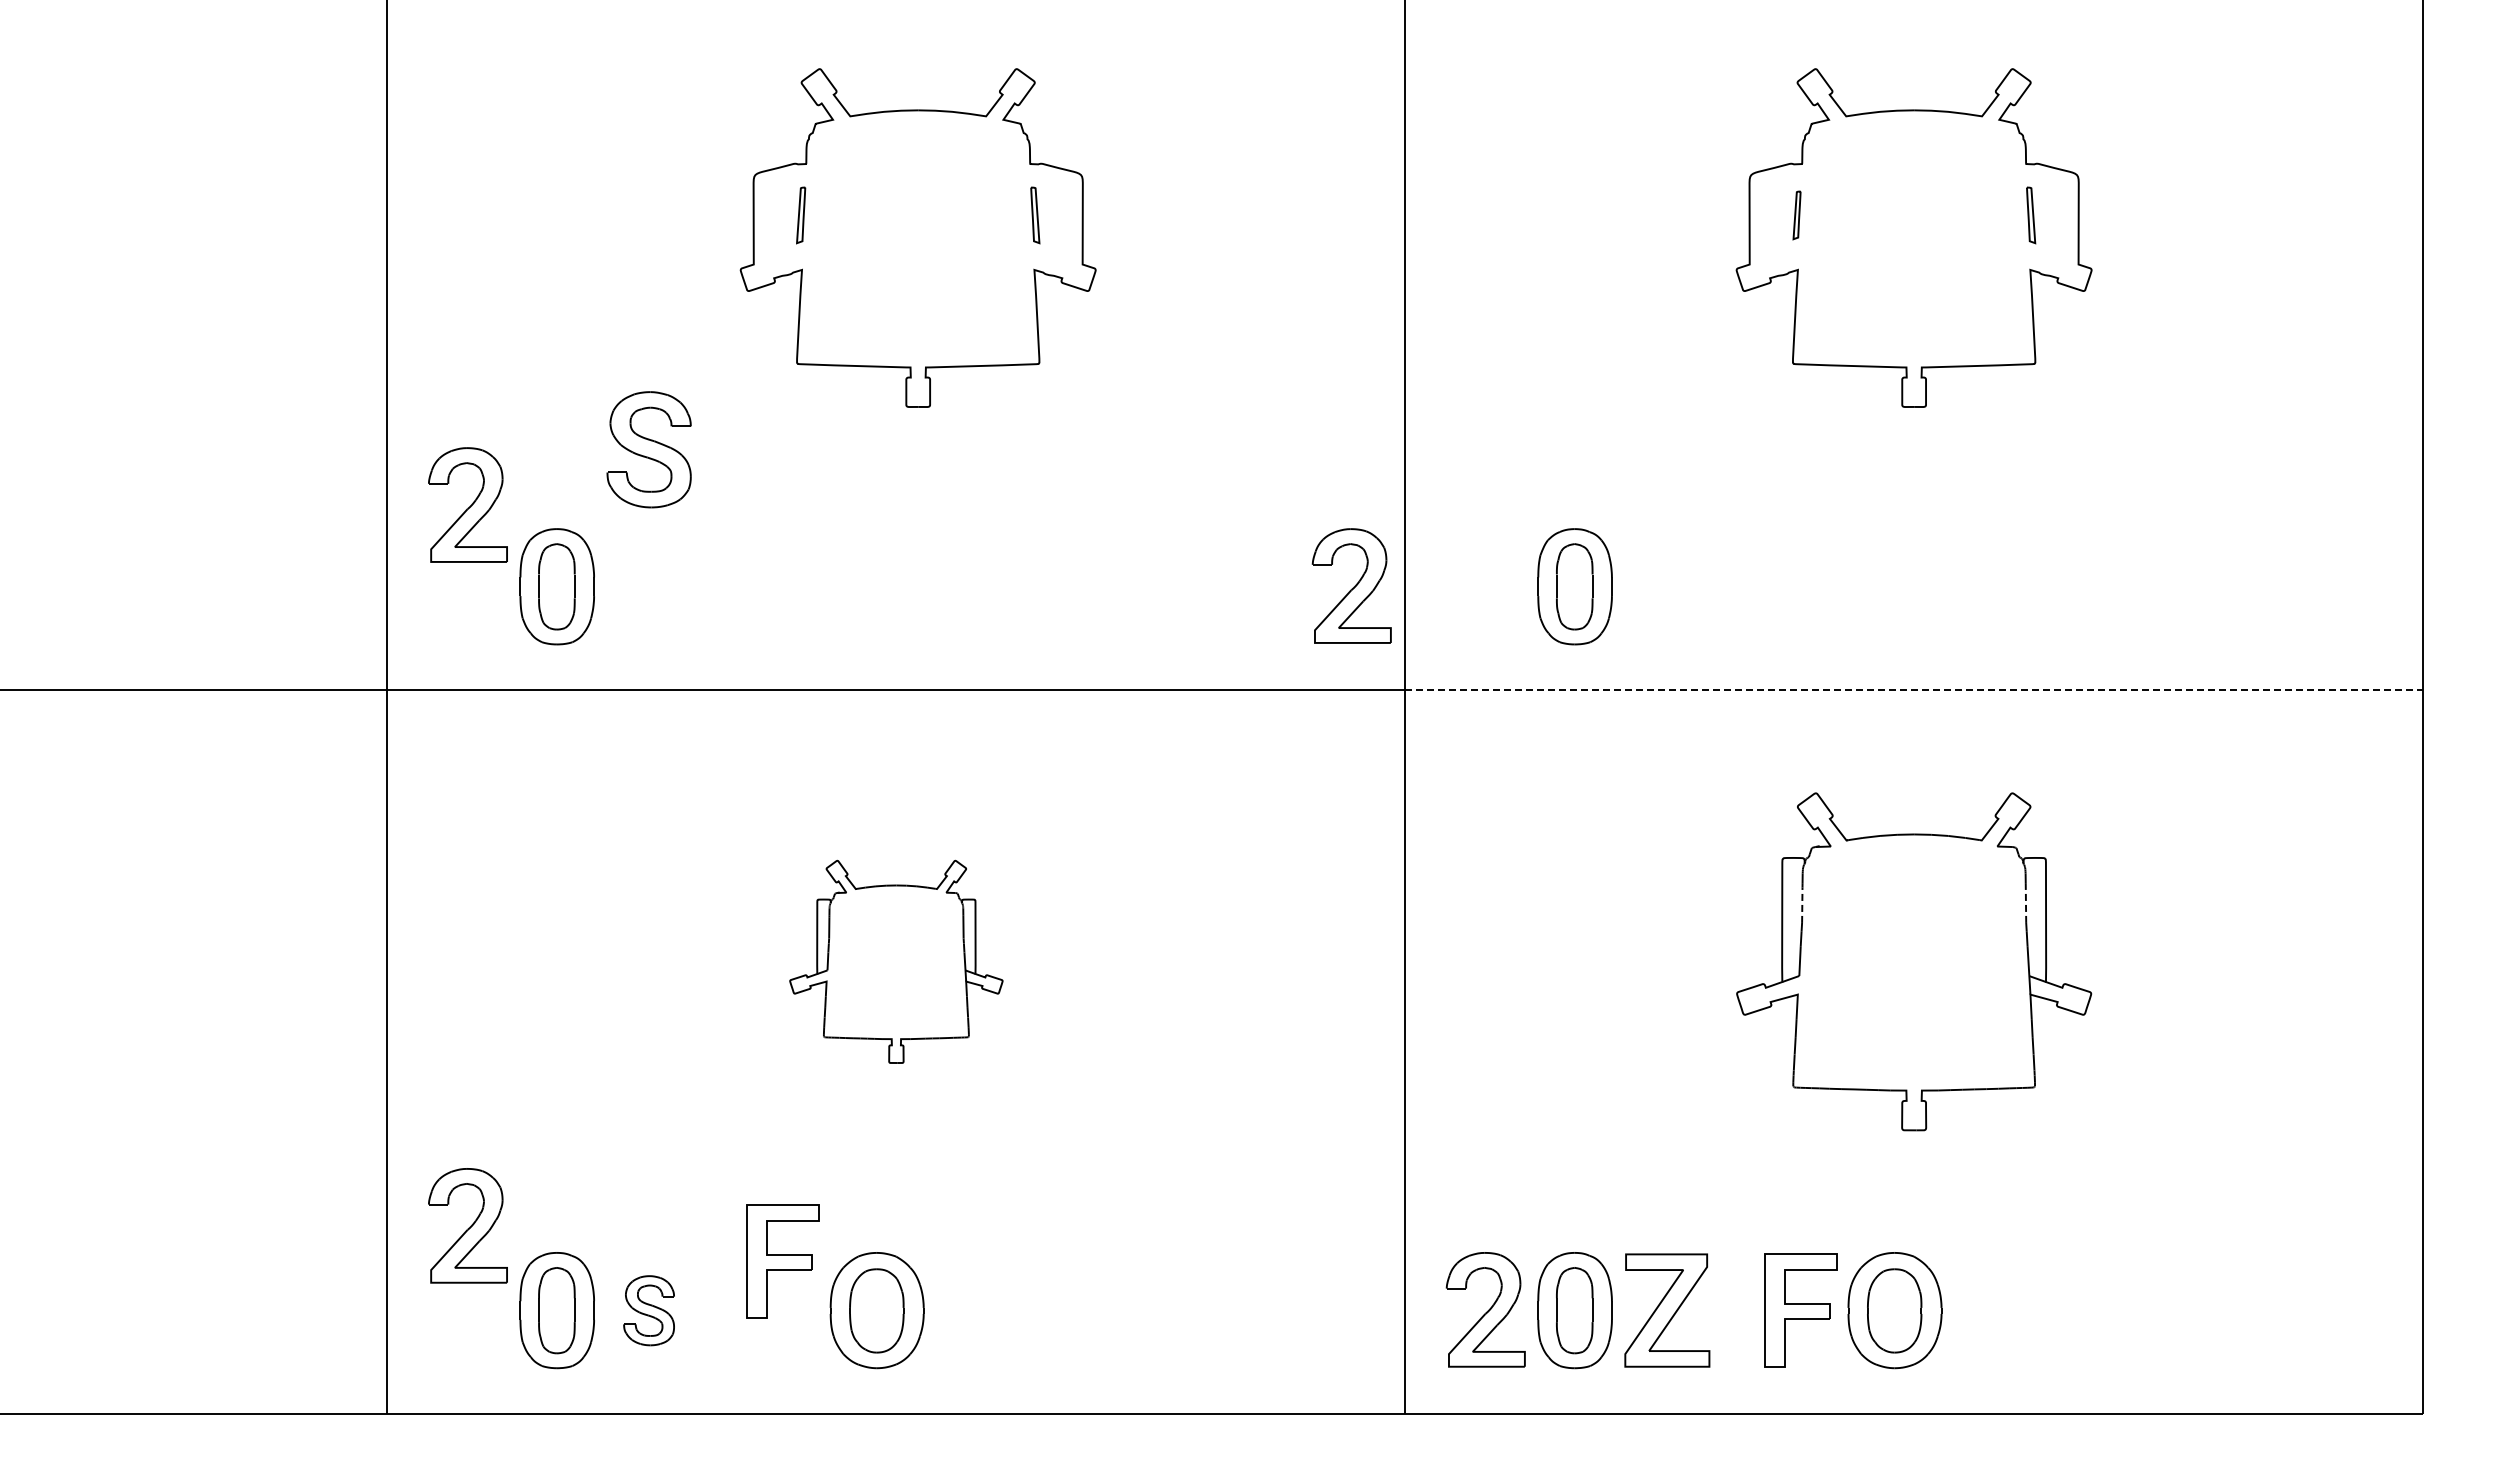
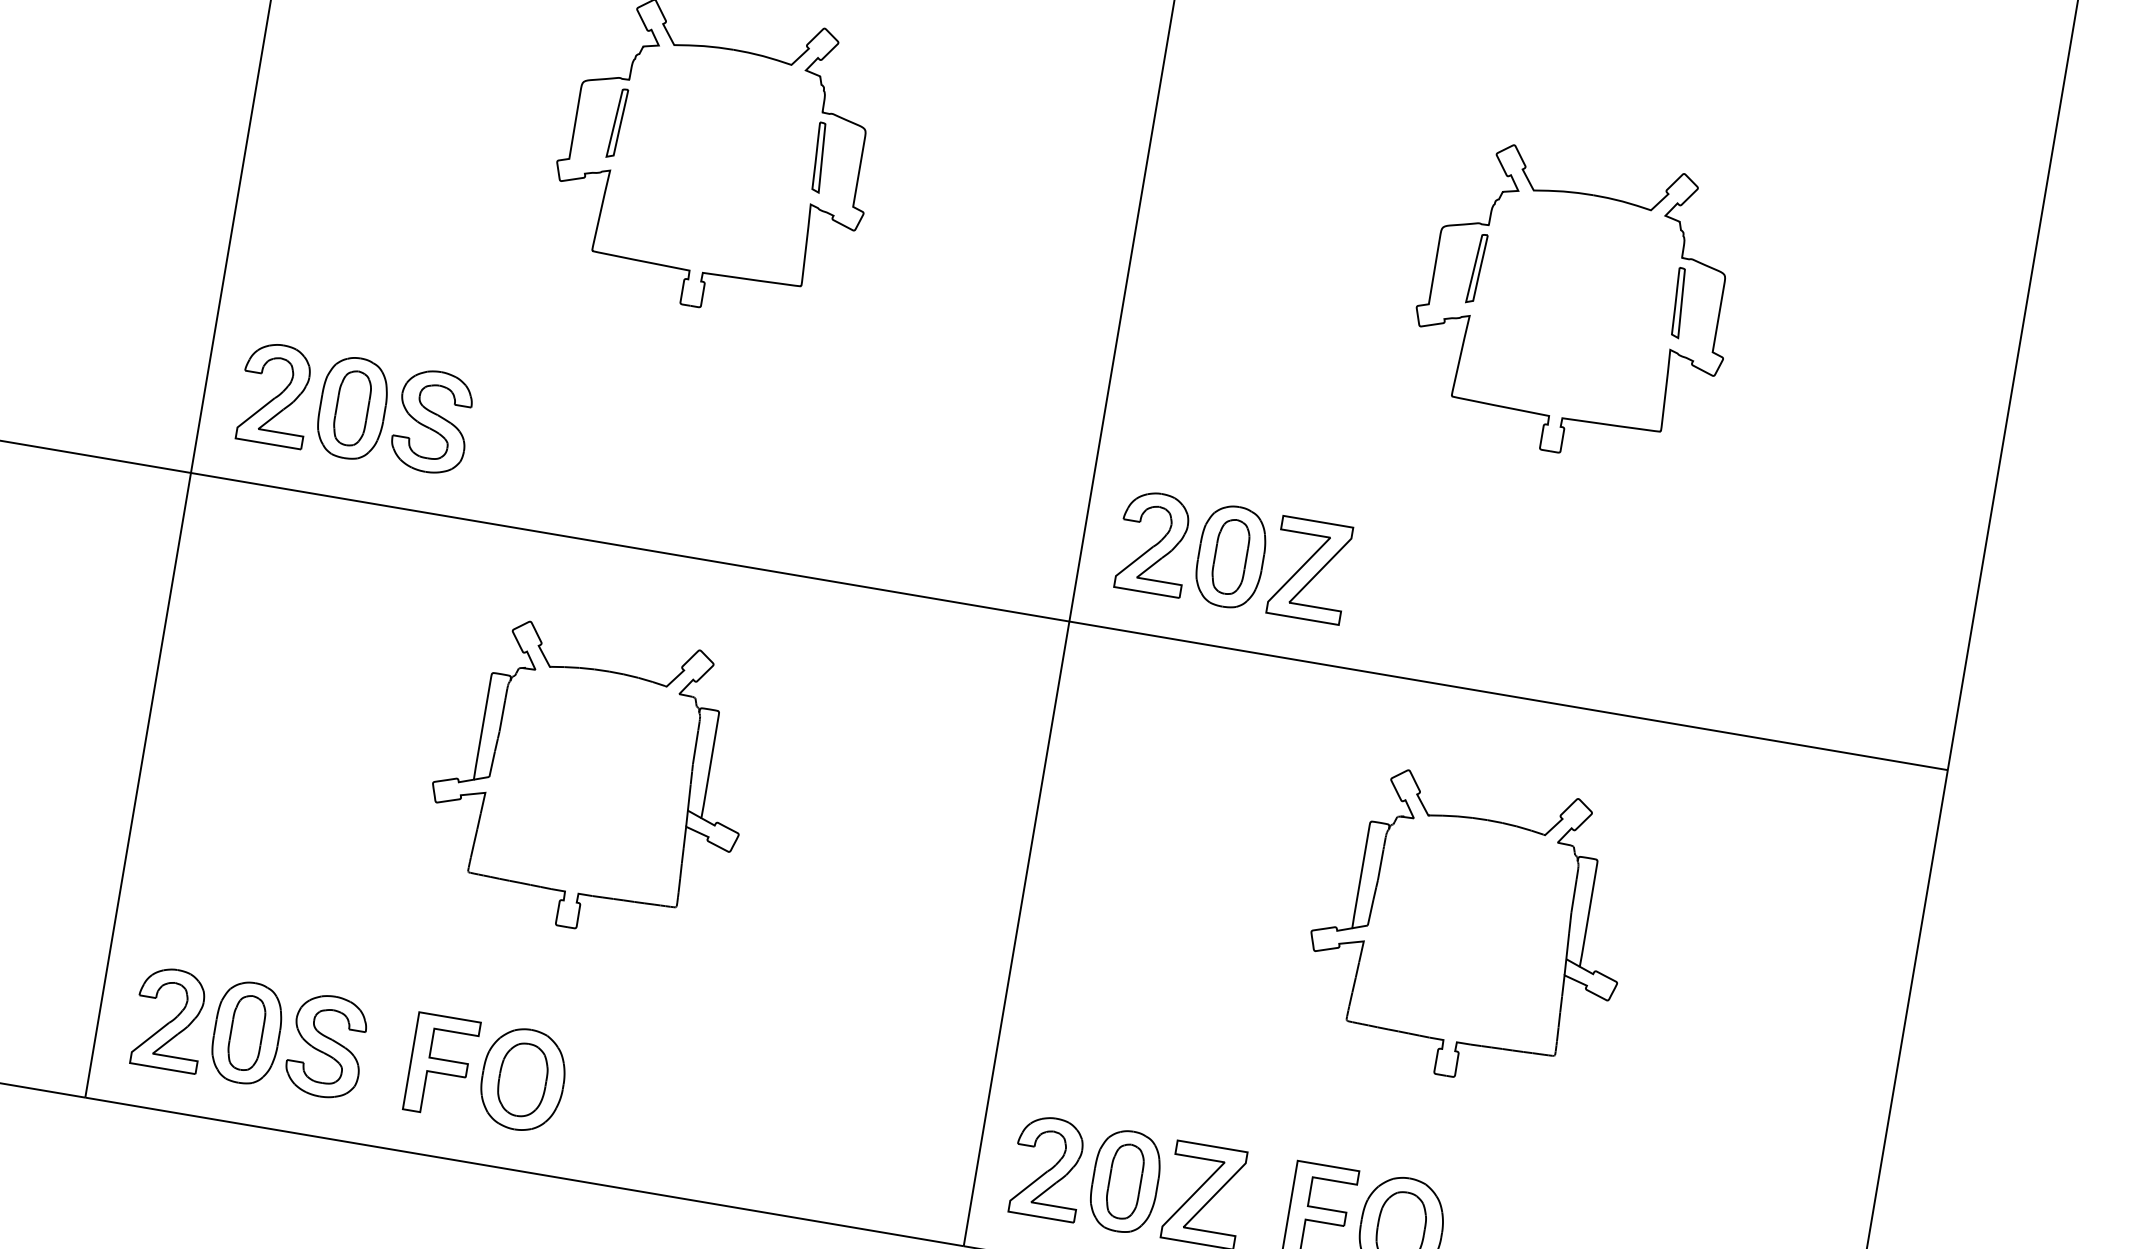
part: (800, 215) -> (616, 123), size x1.43
part: (1035, 215) -> (819, 157), size x1.43
part: (1796, 215) -> (1476, 268), size x1.67
part: (2030, 215) -> (1678, 302), size x1.43
part: (648, 449) -> (431, 421), moved
part: (467, 504) -> (275, 394), moved
part: (1351, 585) -> (1153, 542), moved
part: (1667, 586) -> (1310, 570), added
line: (1914, 690) -> (1508, 695), dashed -> solid
line: (2025, 903) -> (1573, 895), dashed -> solid
line: (1802, 905) -> (1380, 865), dashed -> solid
part: (896, 961) -> (590, 781), size x1.67
part: (467, 1225) -> (169, 1018), moved
part: (782, 1261) -> (441, 1065), moved
part: (648, 1310) -> (325, 1046), size x1.67

